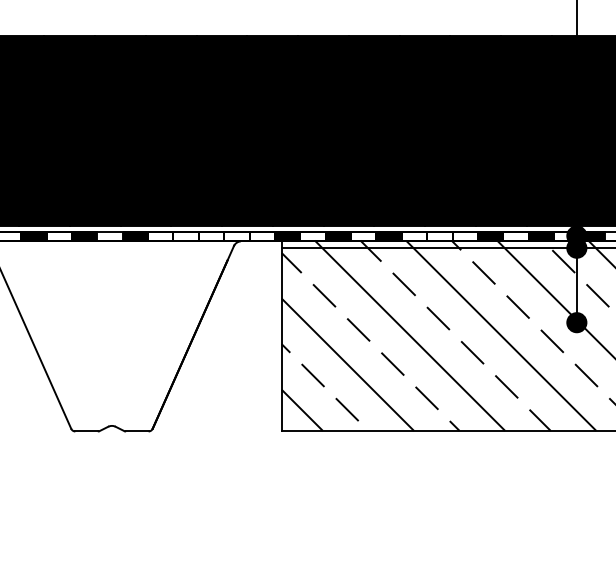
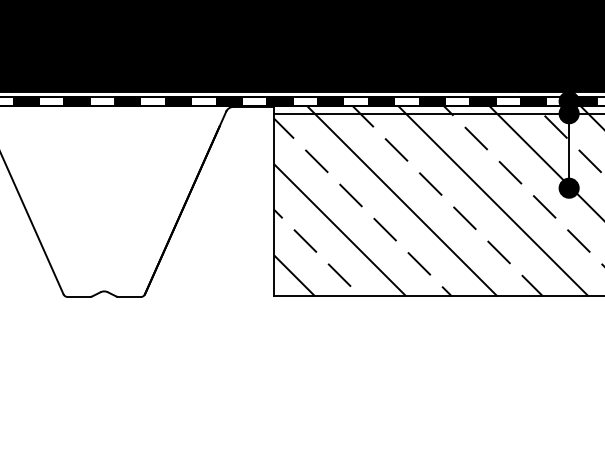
fill: (185, 235) -> (177, 101), added
fill: (236, 235) -> (228, 101), added
fill: (439, 235) -> (431, 101), added

